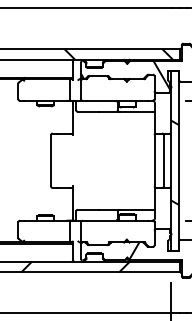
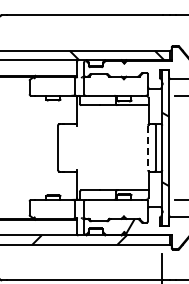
hatch: (125, 75) -> (122, 73), removed
line: (155, 161) -> (148, 148), solid -> dashed

